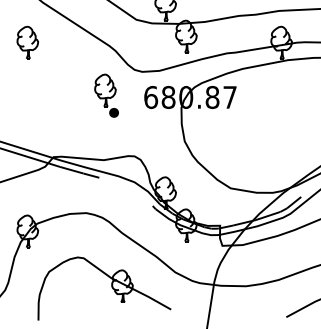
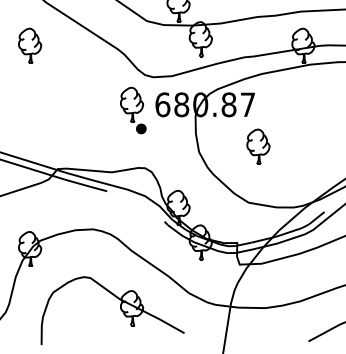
part: (106, 95) -> (133, 110), moved
part: (239, 136) -> (258, 146), added

